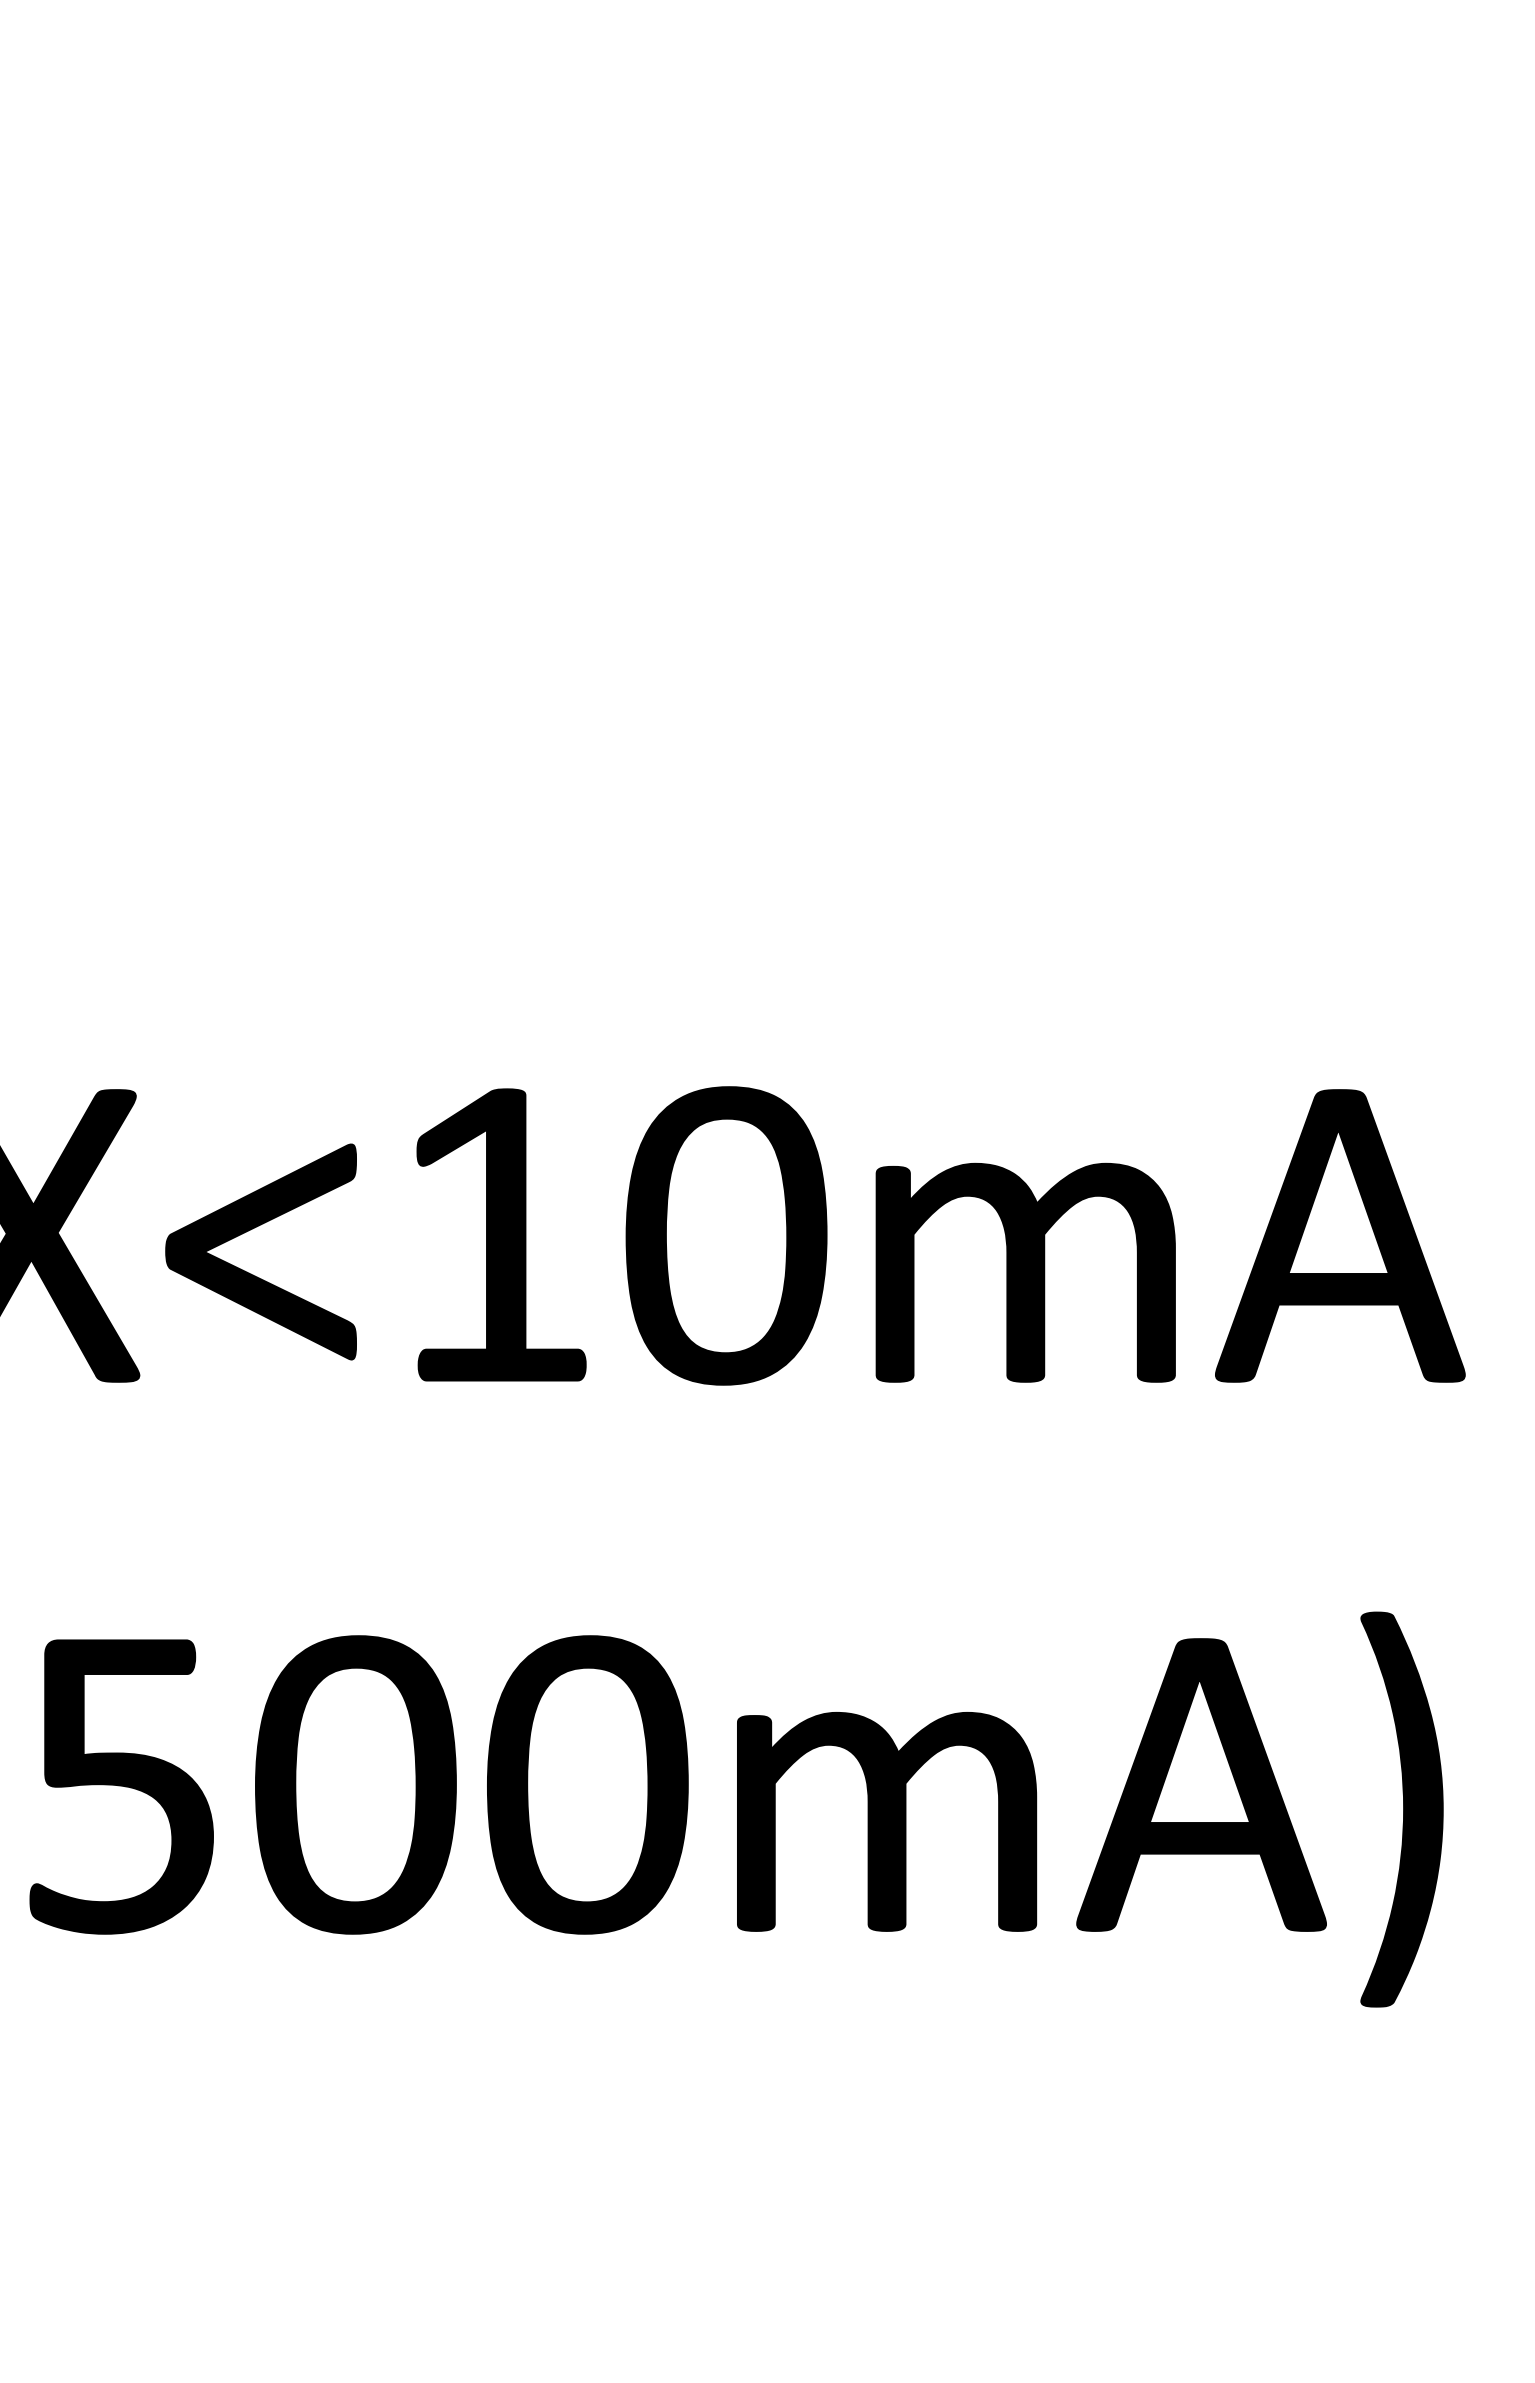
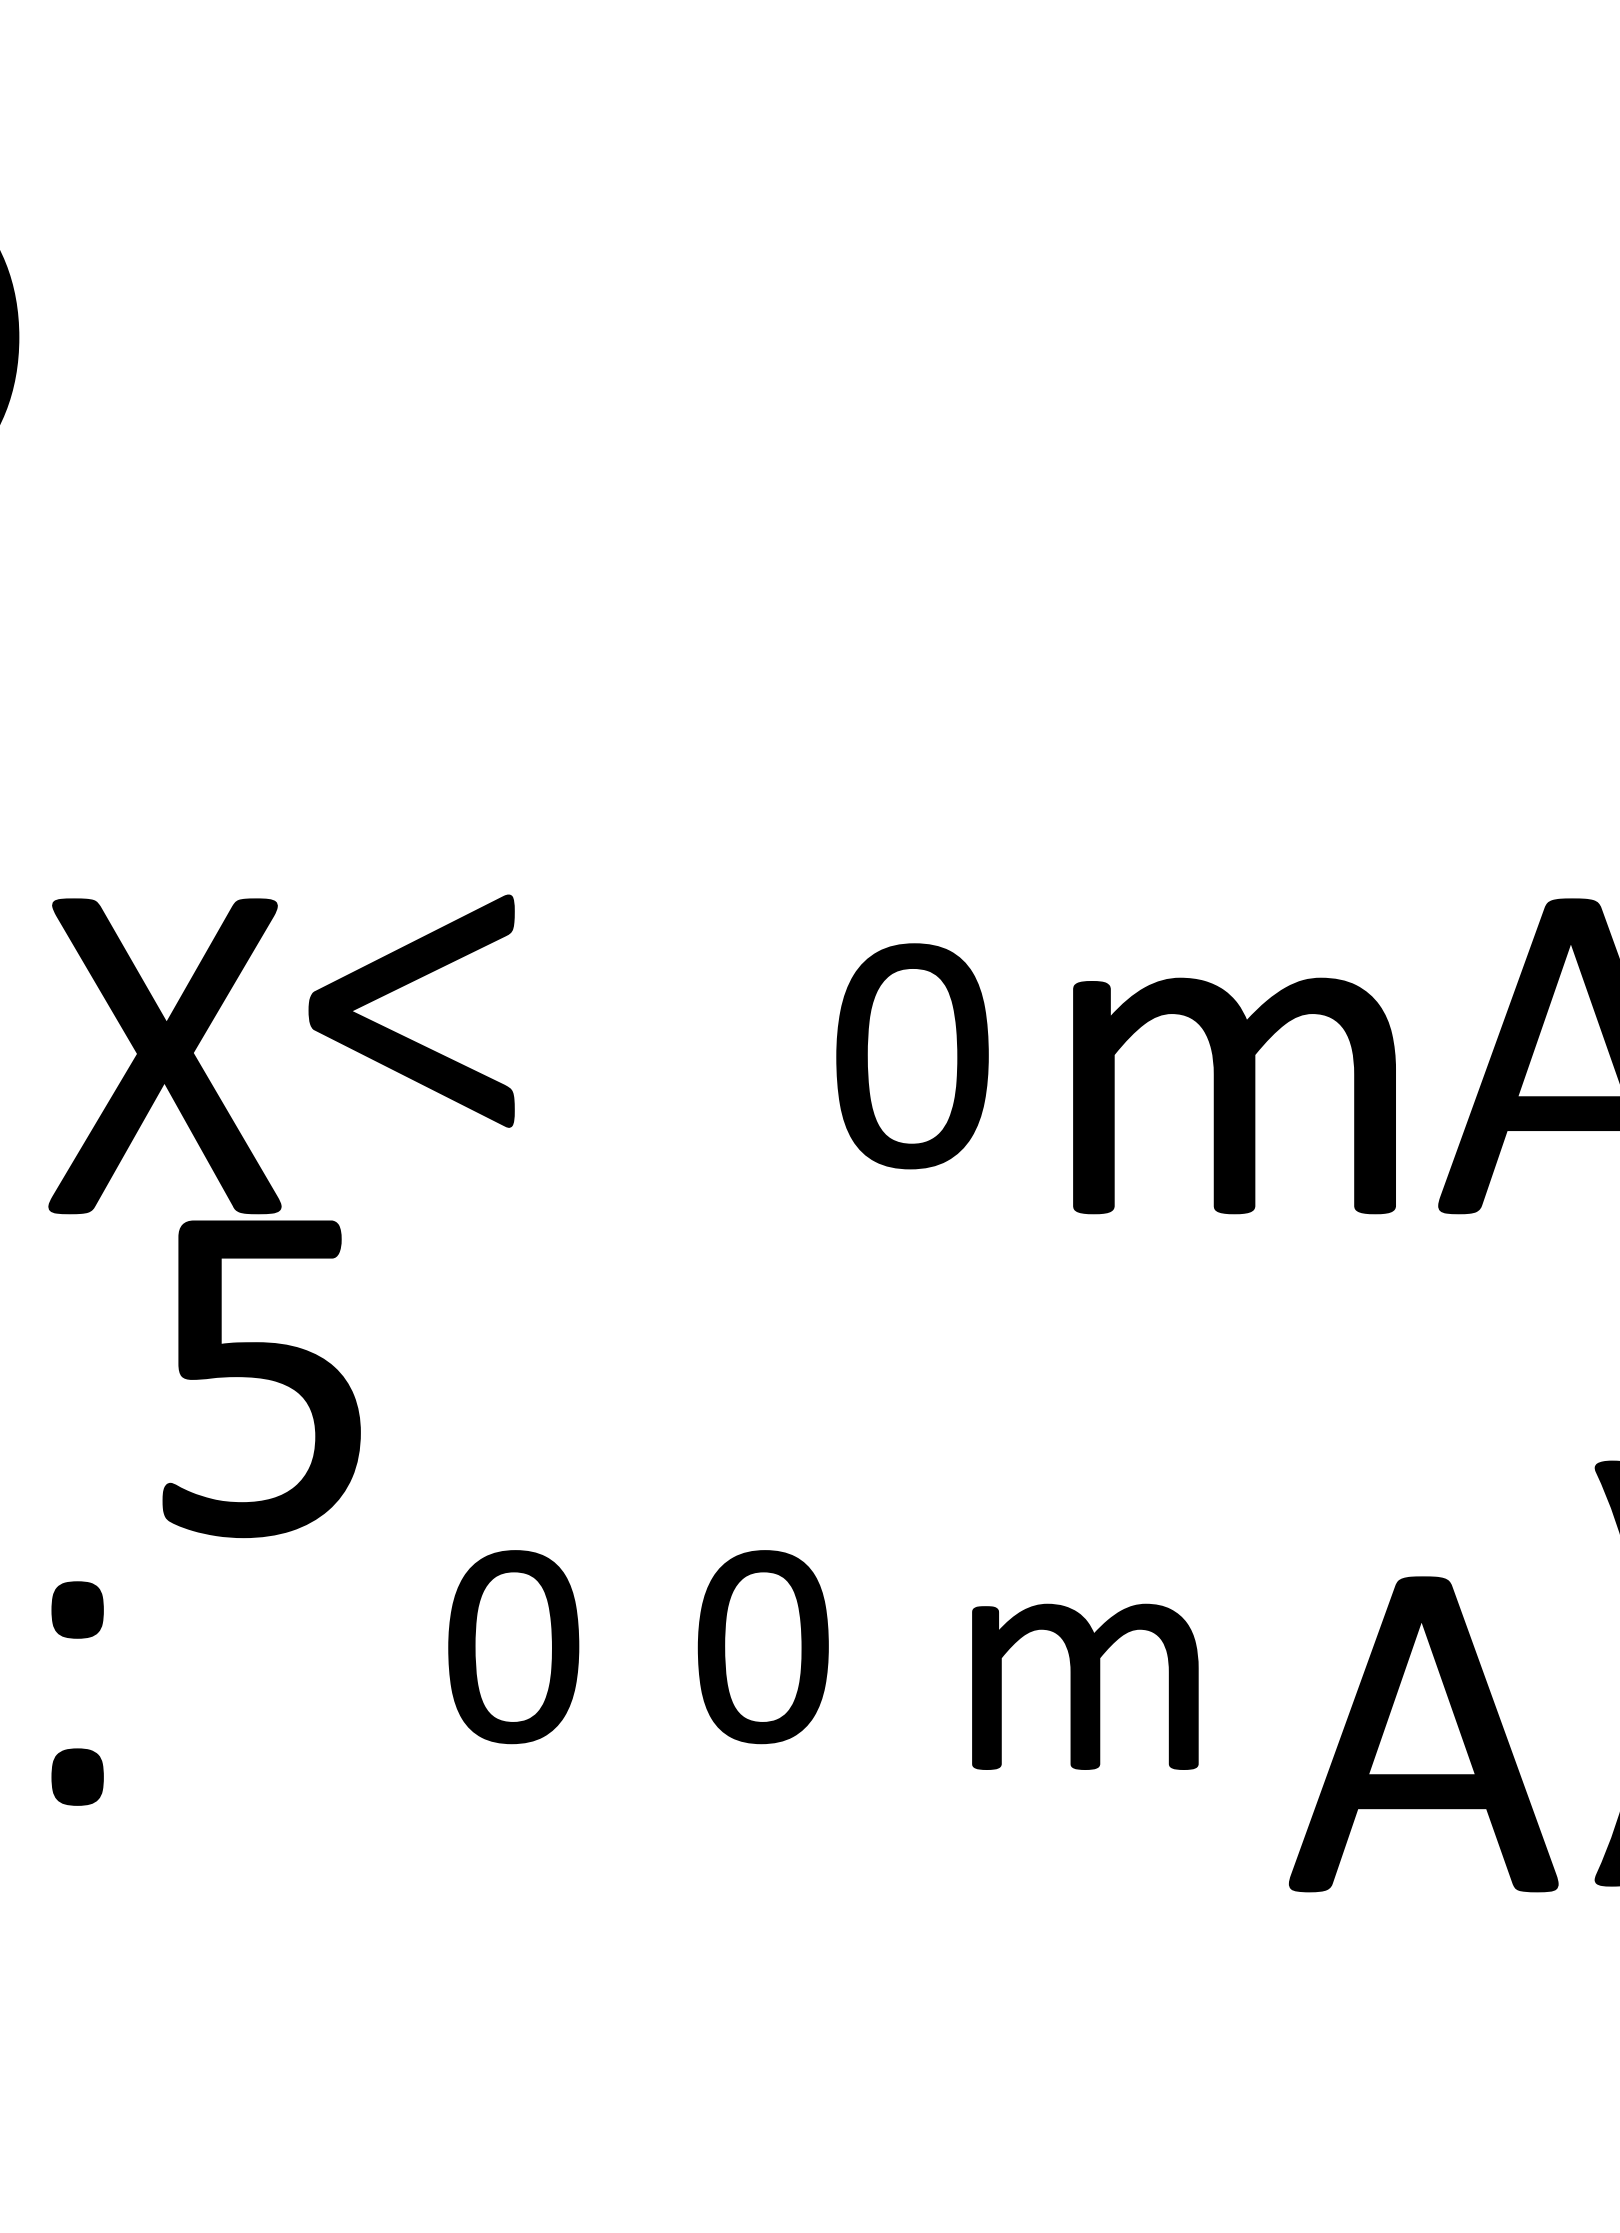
part: (250, 1230) -> (400, 988), moved
part: (501, 1234) -> (670, 1054), removed
part: (726, 1235) -> (912, 1055), size x0.7
part: (355, 1784) -> (513, 1646), size x0.6
part: (587, 1784) -> (762, 1646), size x0.6
part: (1201, 1784) -> (1423, 1733), moved
part: (121, 1786) -> (261, 1378), moved
part: (887, 1821) -> (1085, 1686), size x0.7

